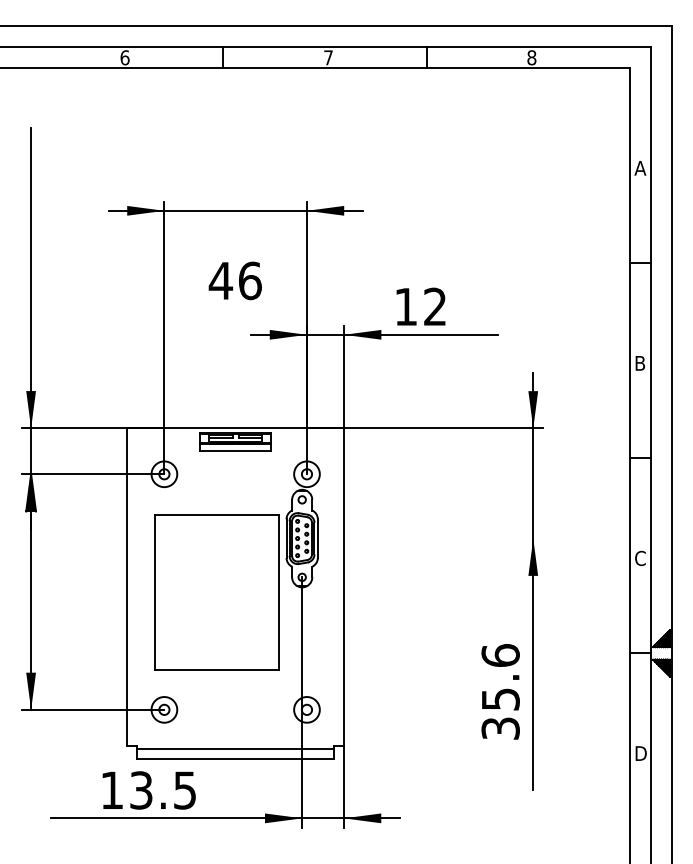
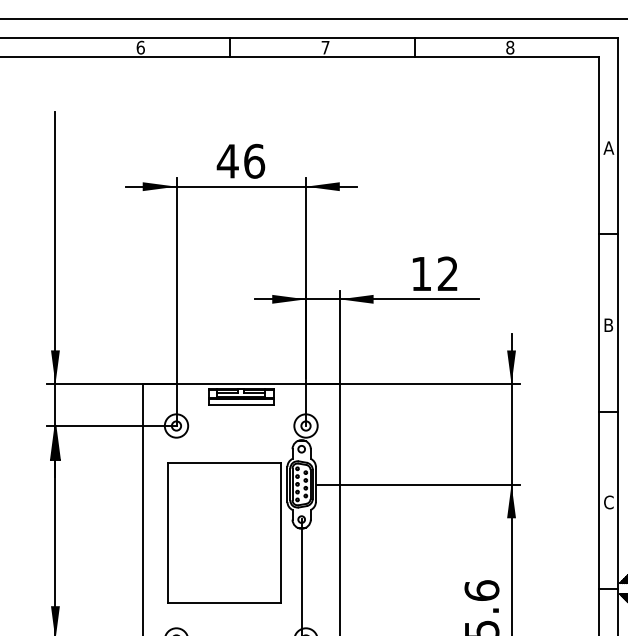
text: (234, 280) -> (240, 160), moved
text: (420, 306) -> (434, 273), moved
line: (430, 538) -> (418, 484), added

